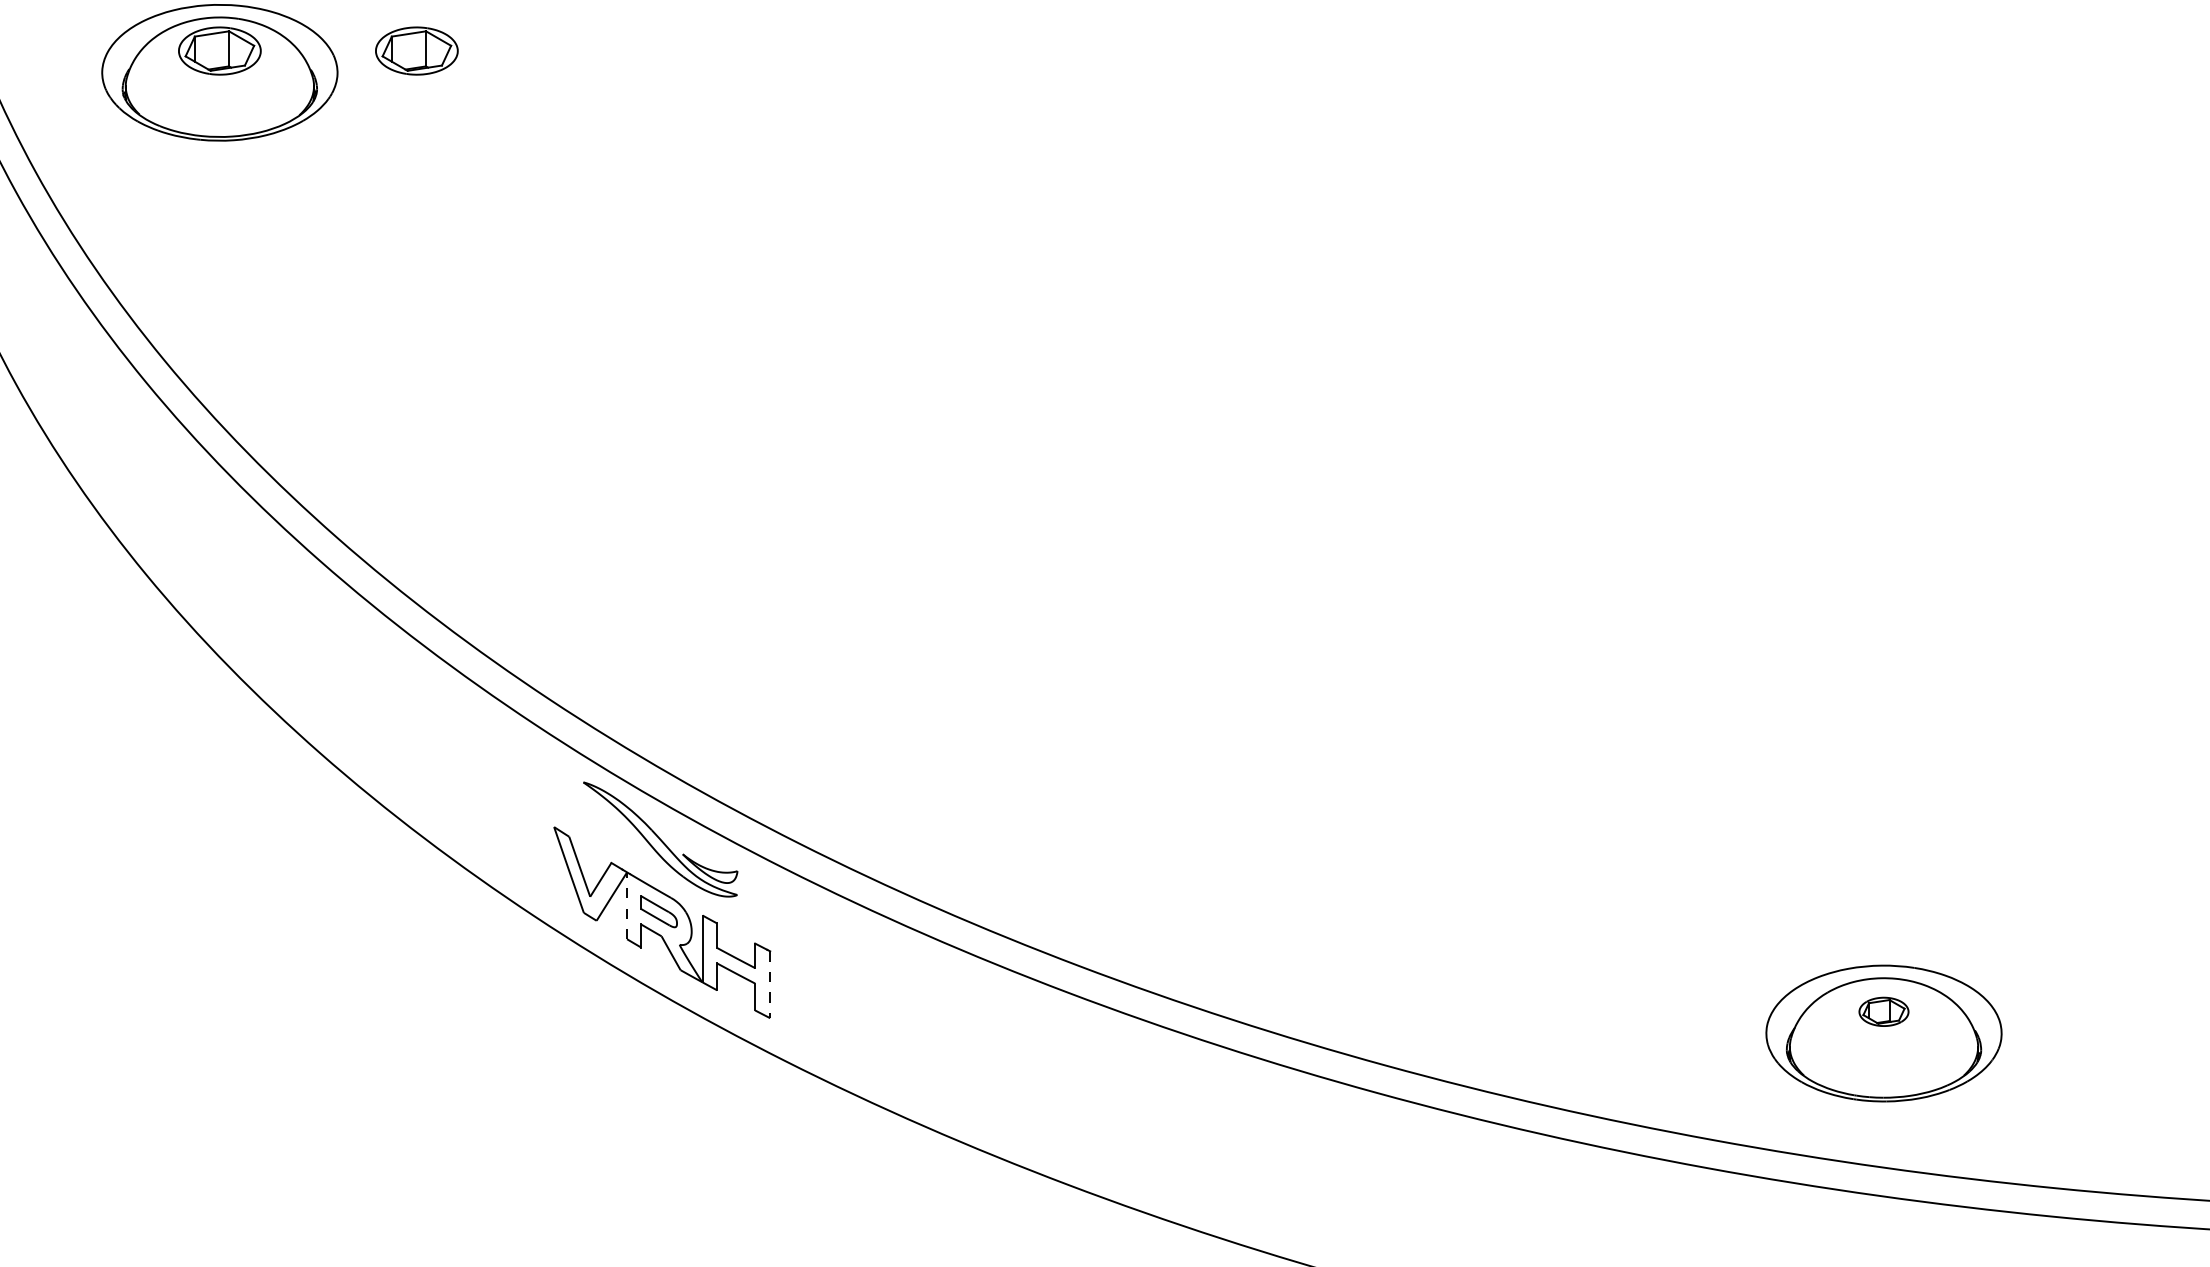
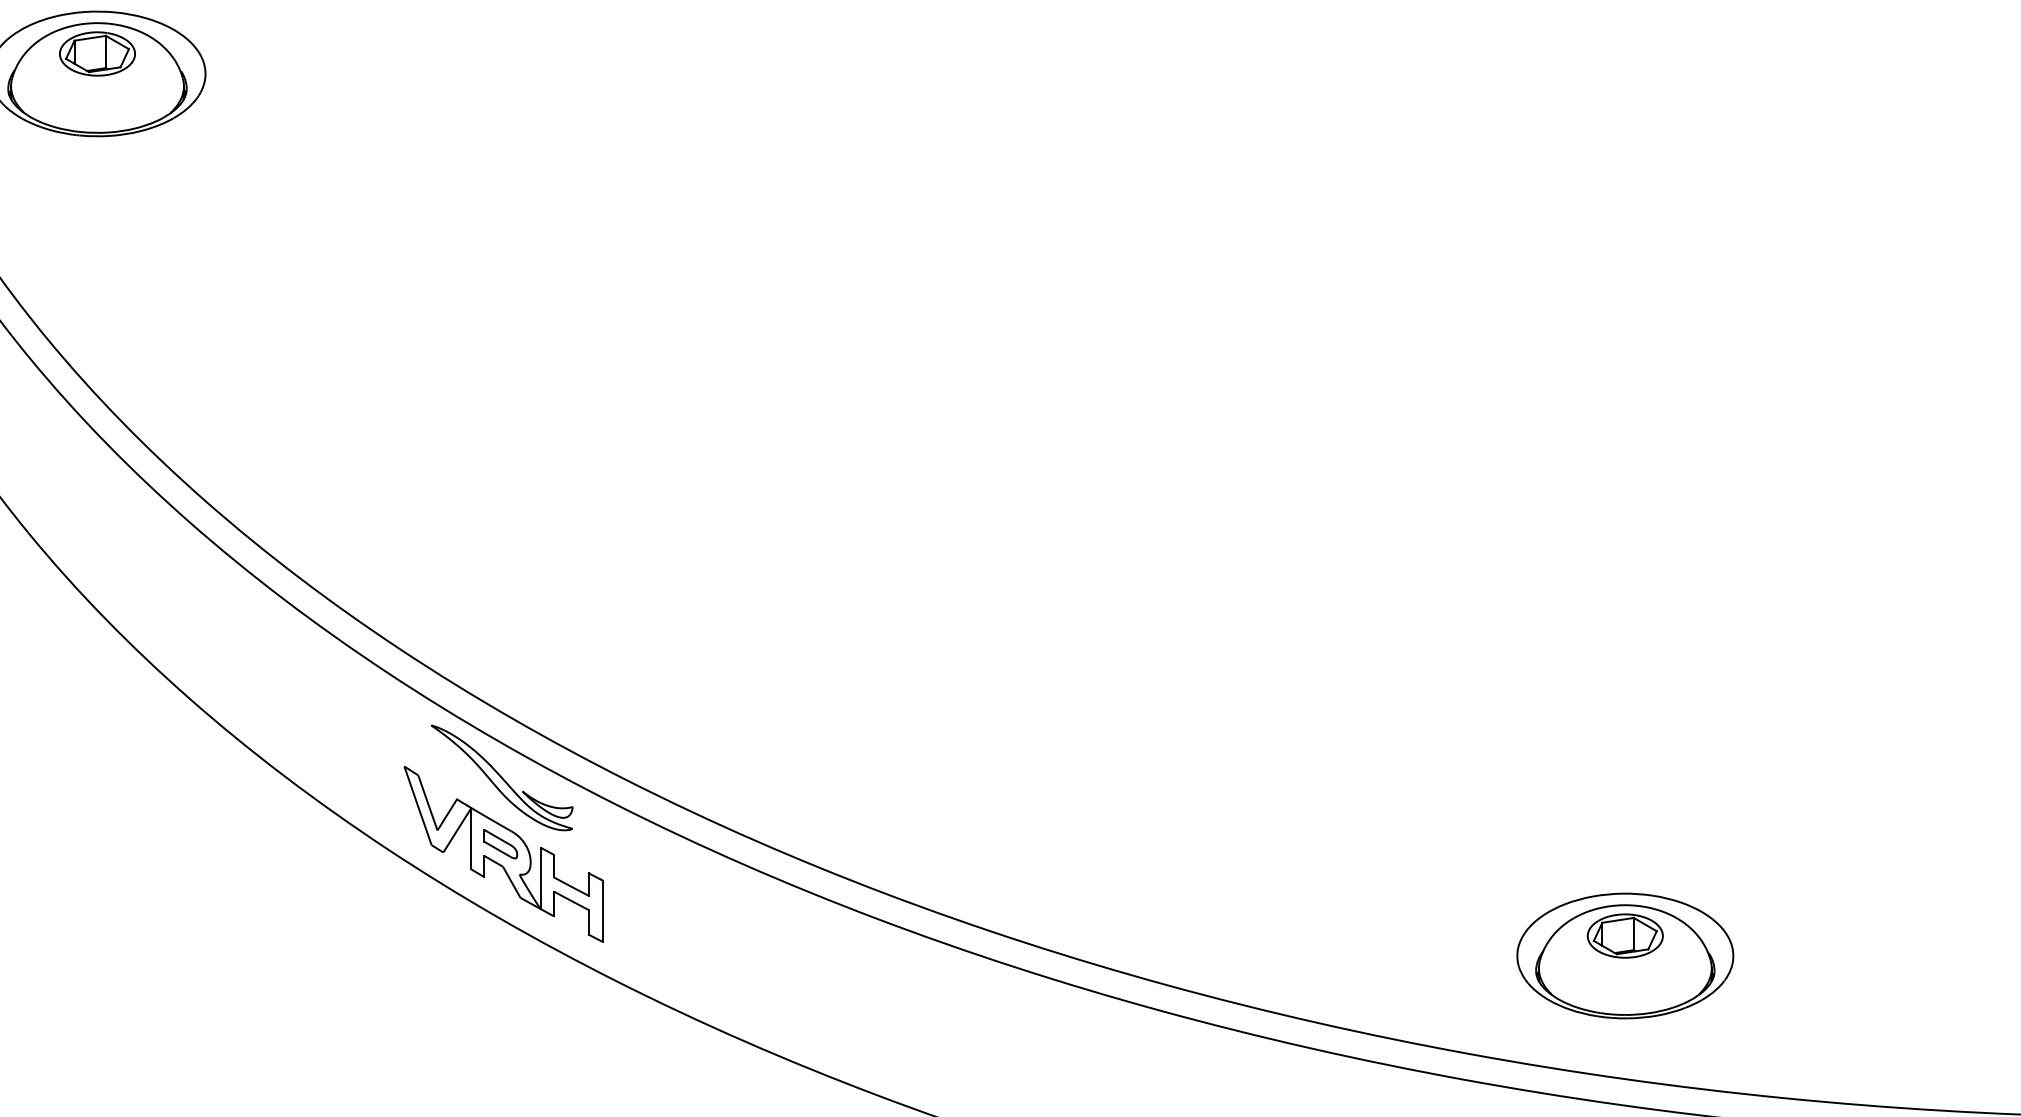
part: (416, 50) -> (278, 53), removed
line: (627, 905) -> (471, 838), dashed -> solid
line: (770, 985) -> (603, 911), dashed -> solid
part: (1883, 1011) -> (1624, 935), size x1.67

